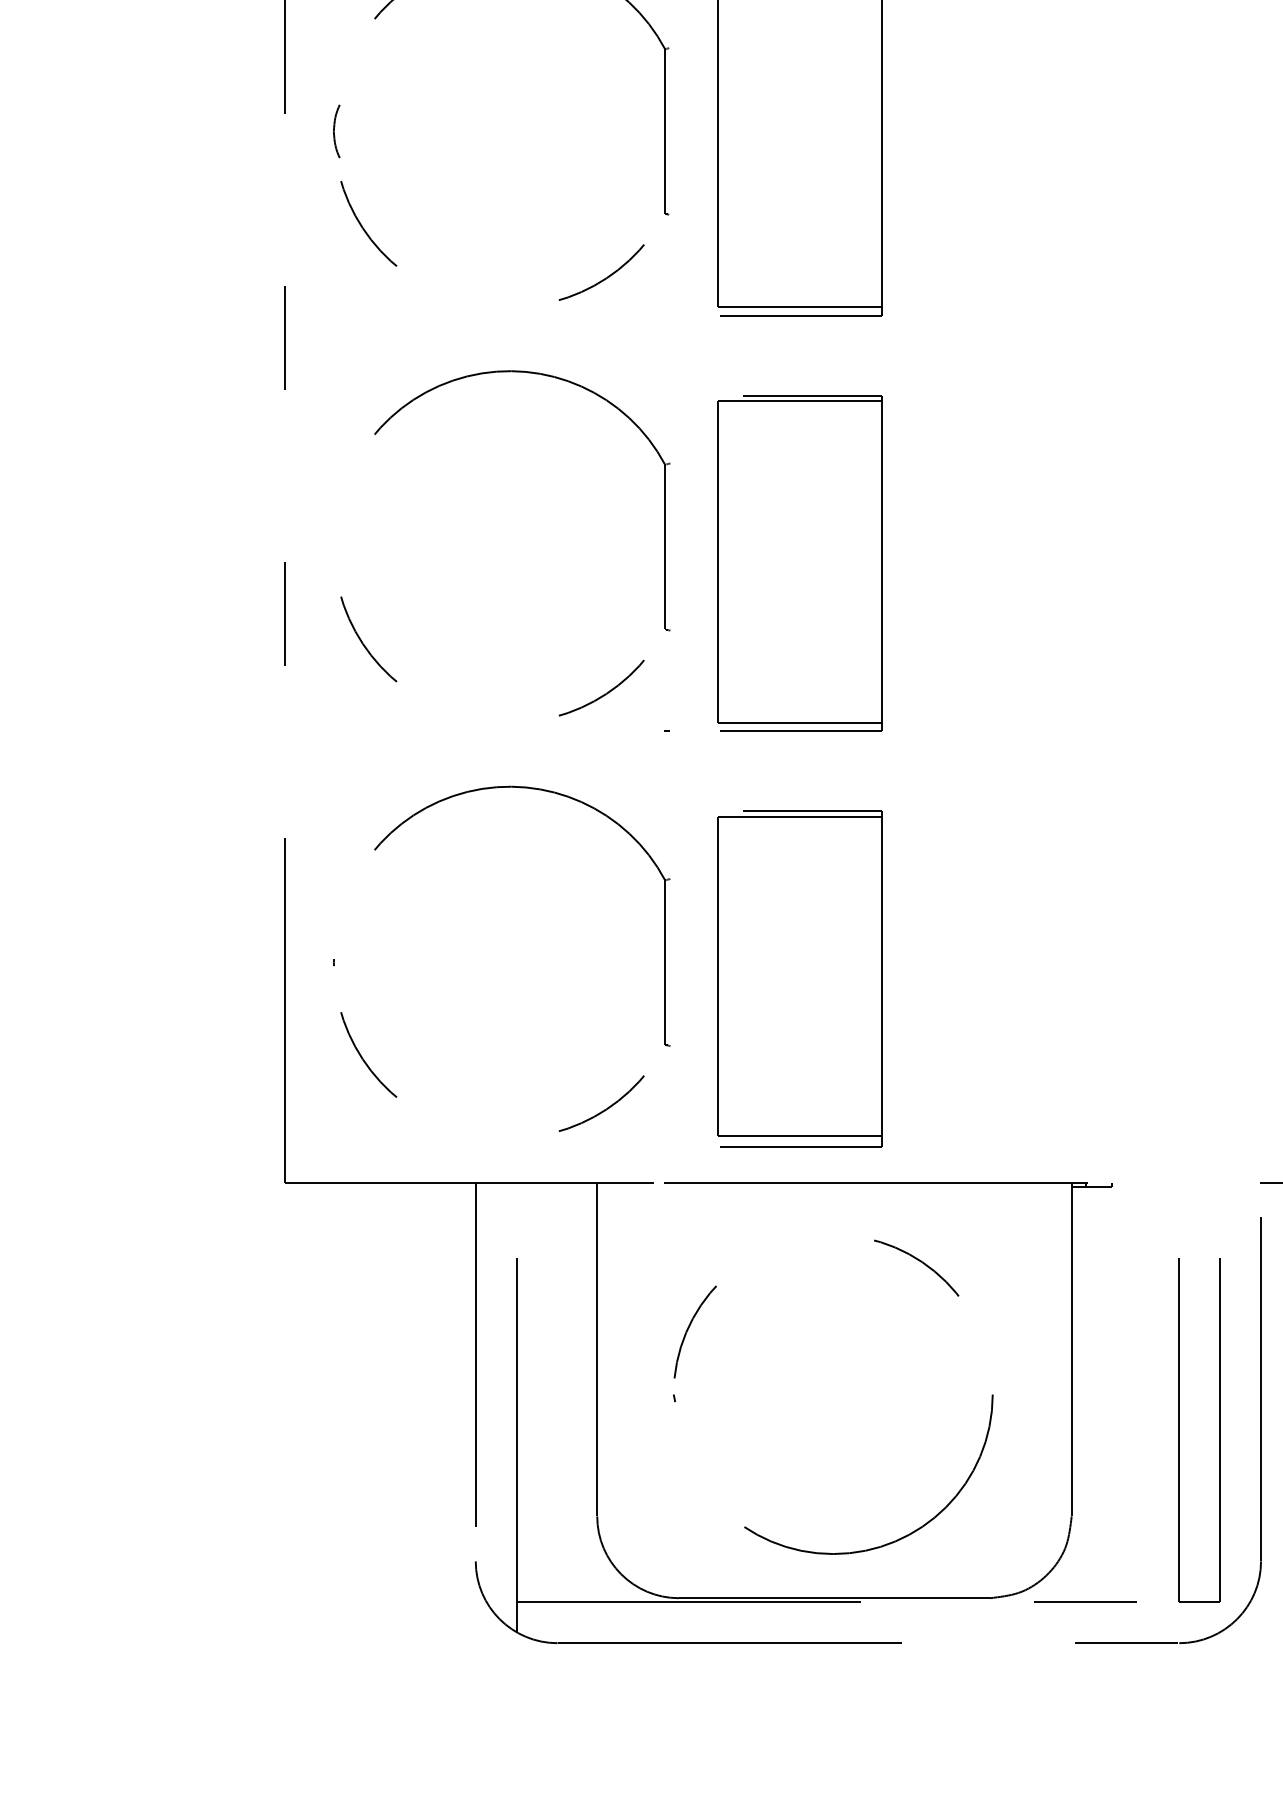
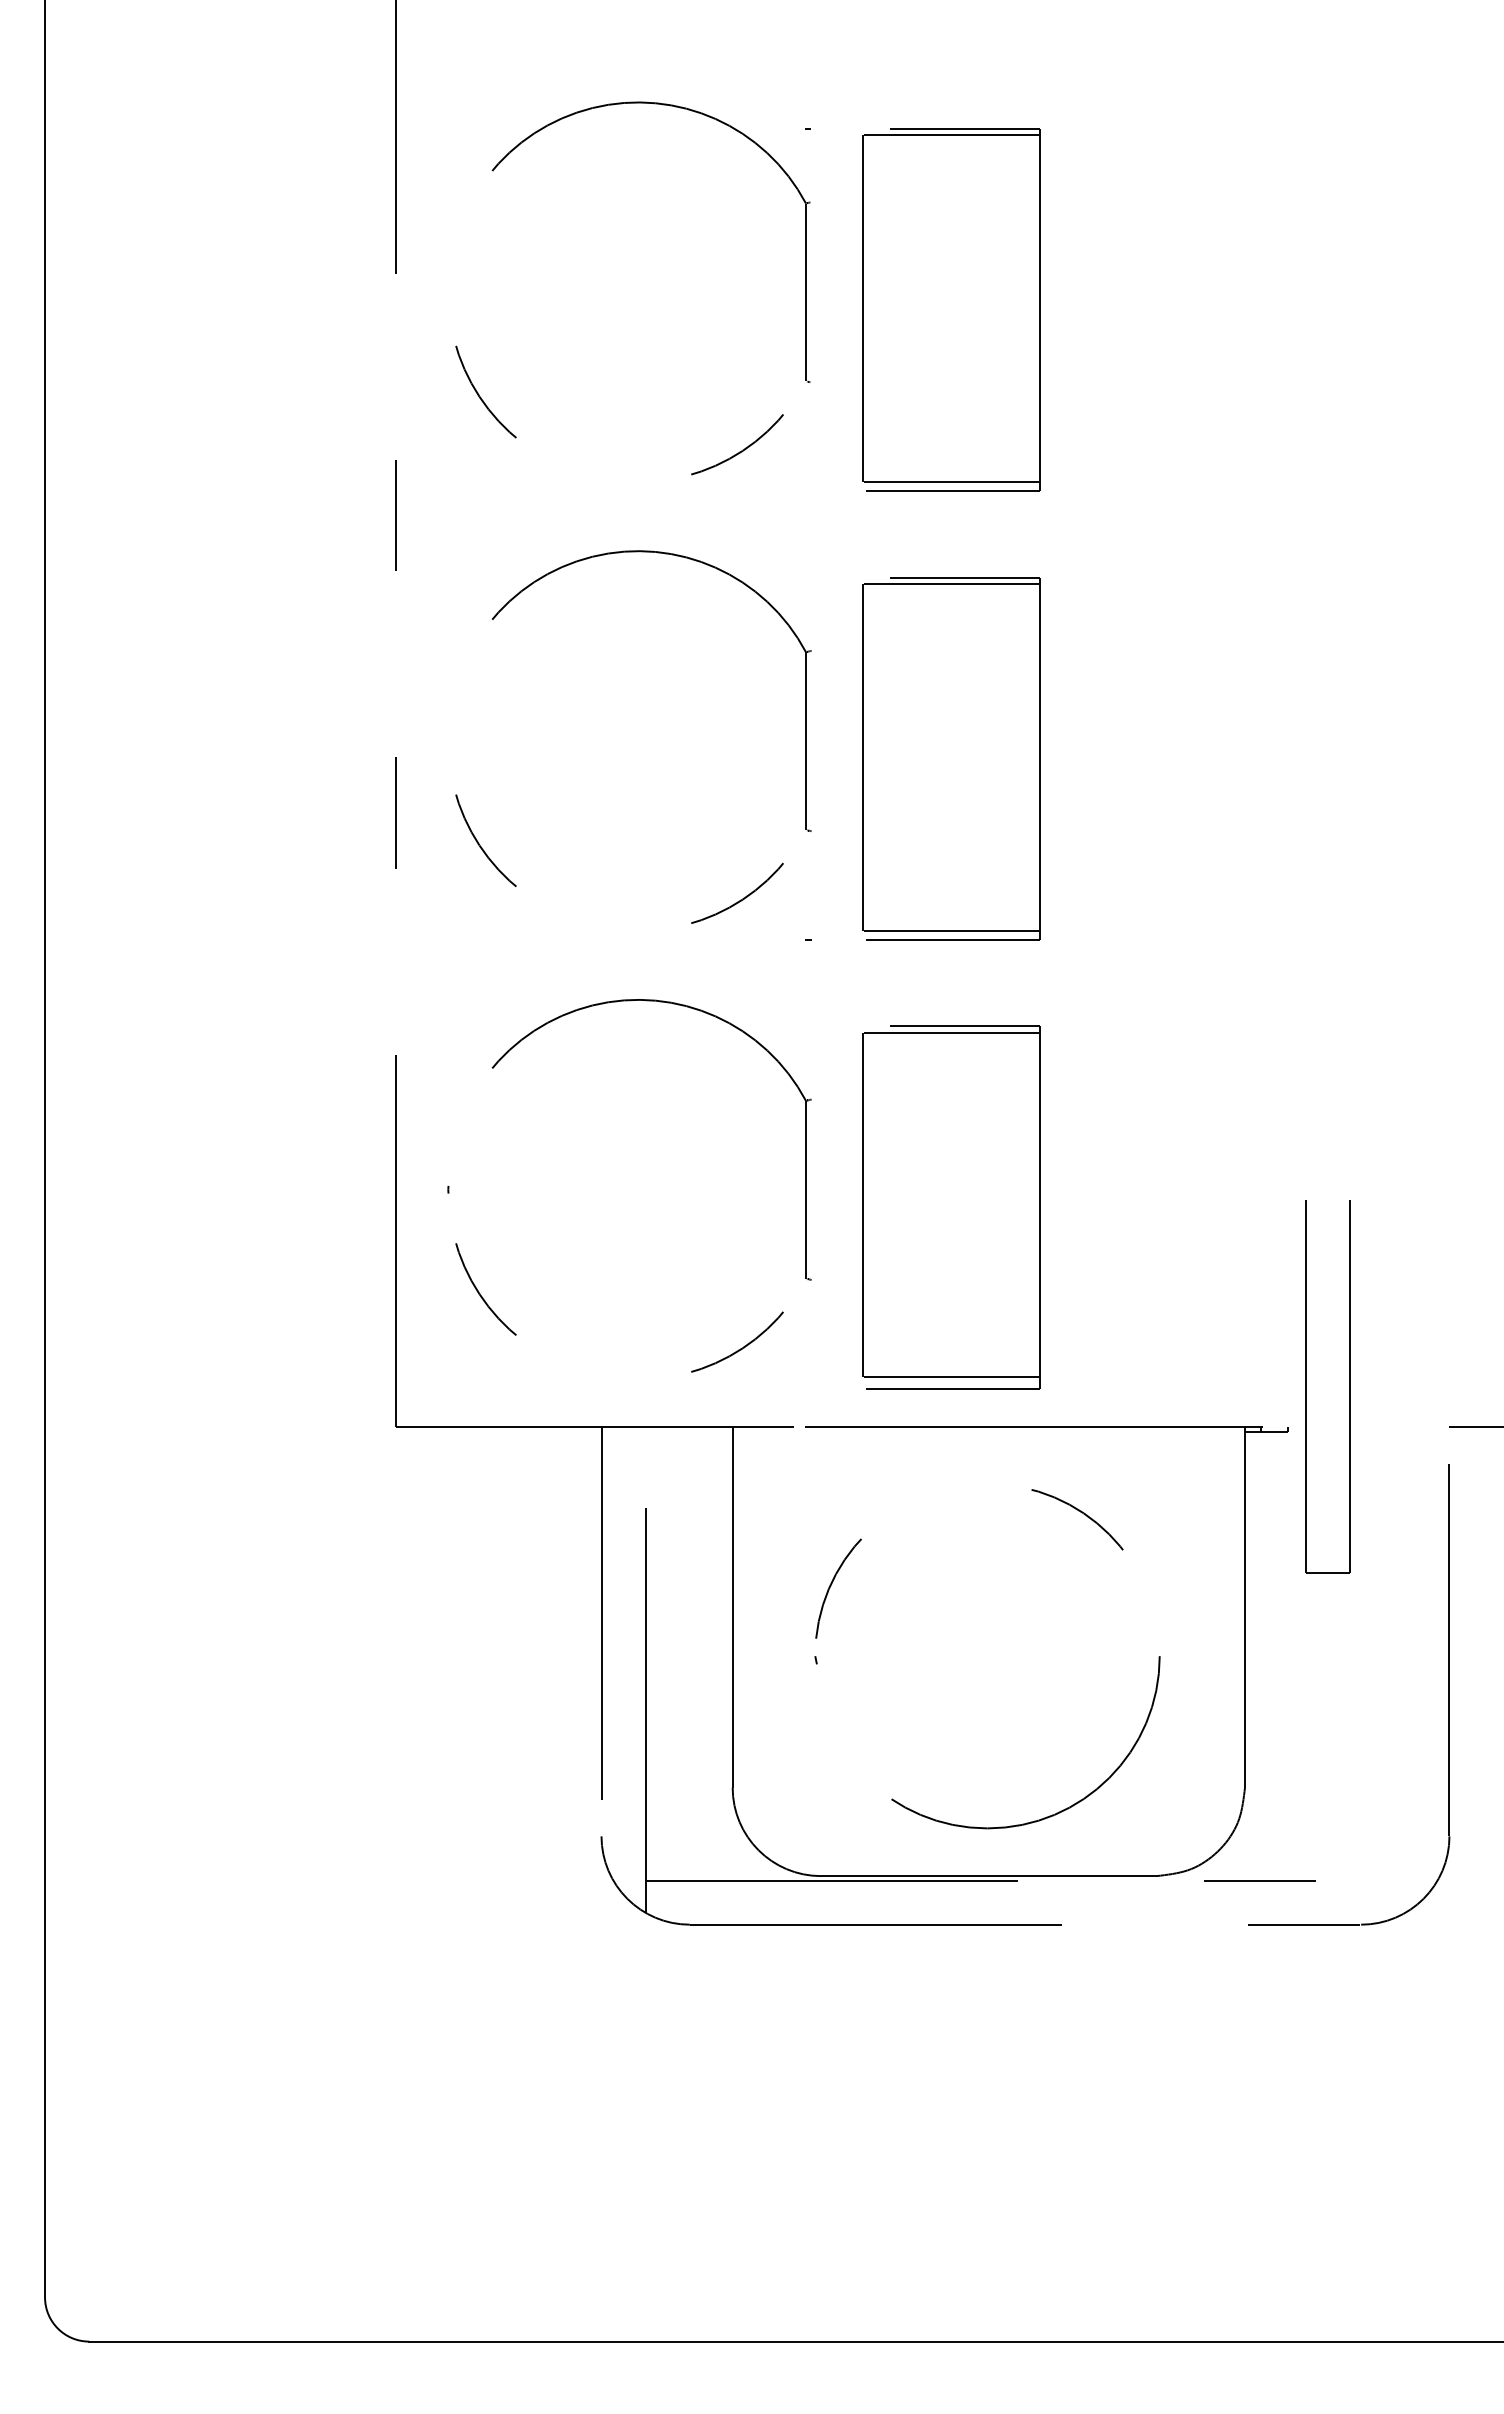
part: (336, 131) -> (451, 292), removed
part: (1179, 1430) -> (1306, 1386), moved

